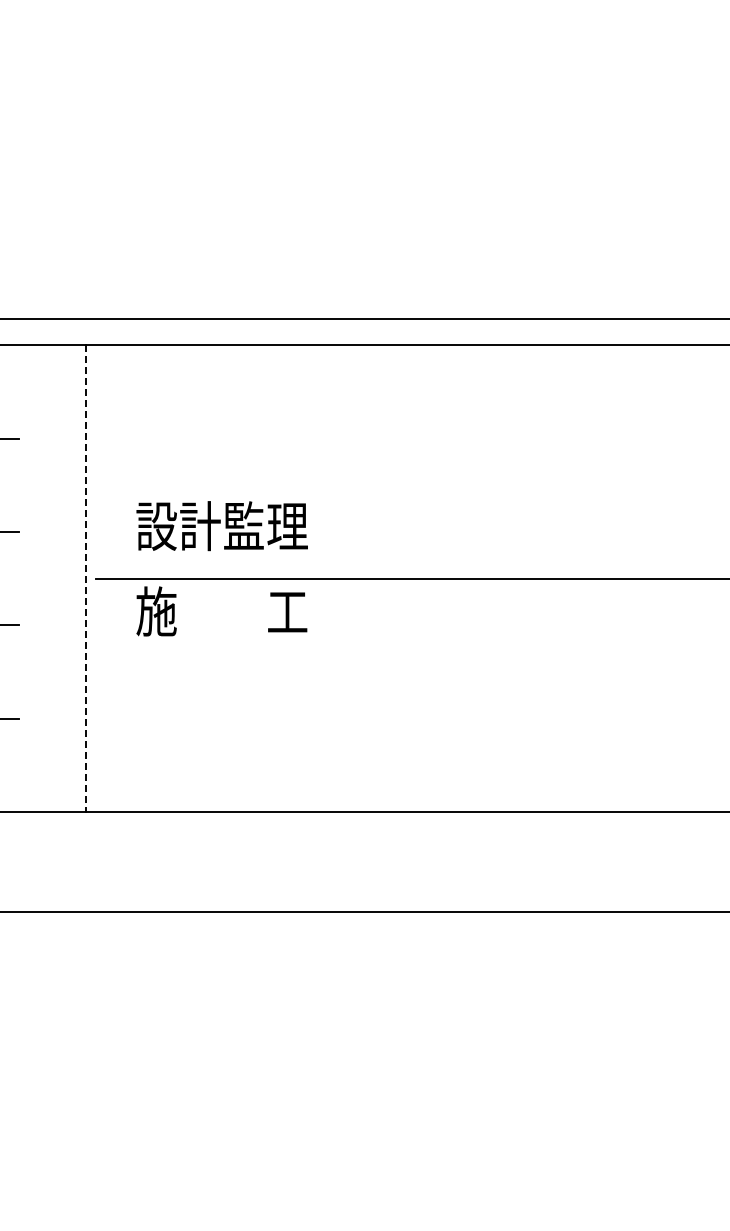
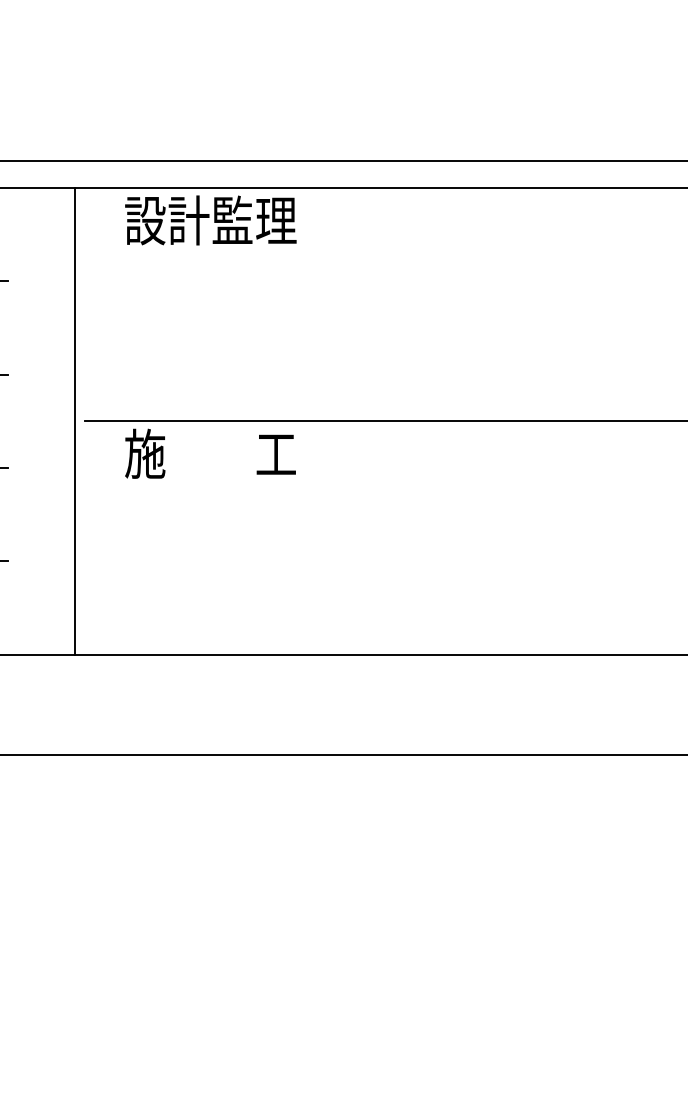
text: (221, 526) -> (210, 220), moved
line: (85, 579) -> (74, 421), dashed -> solid

